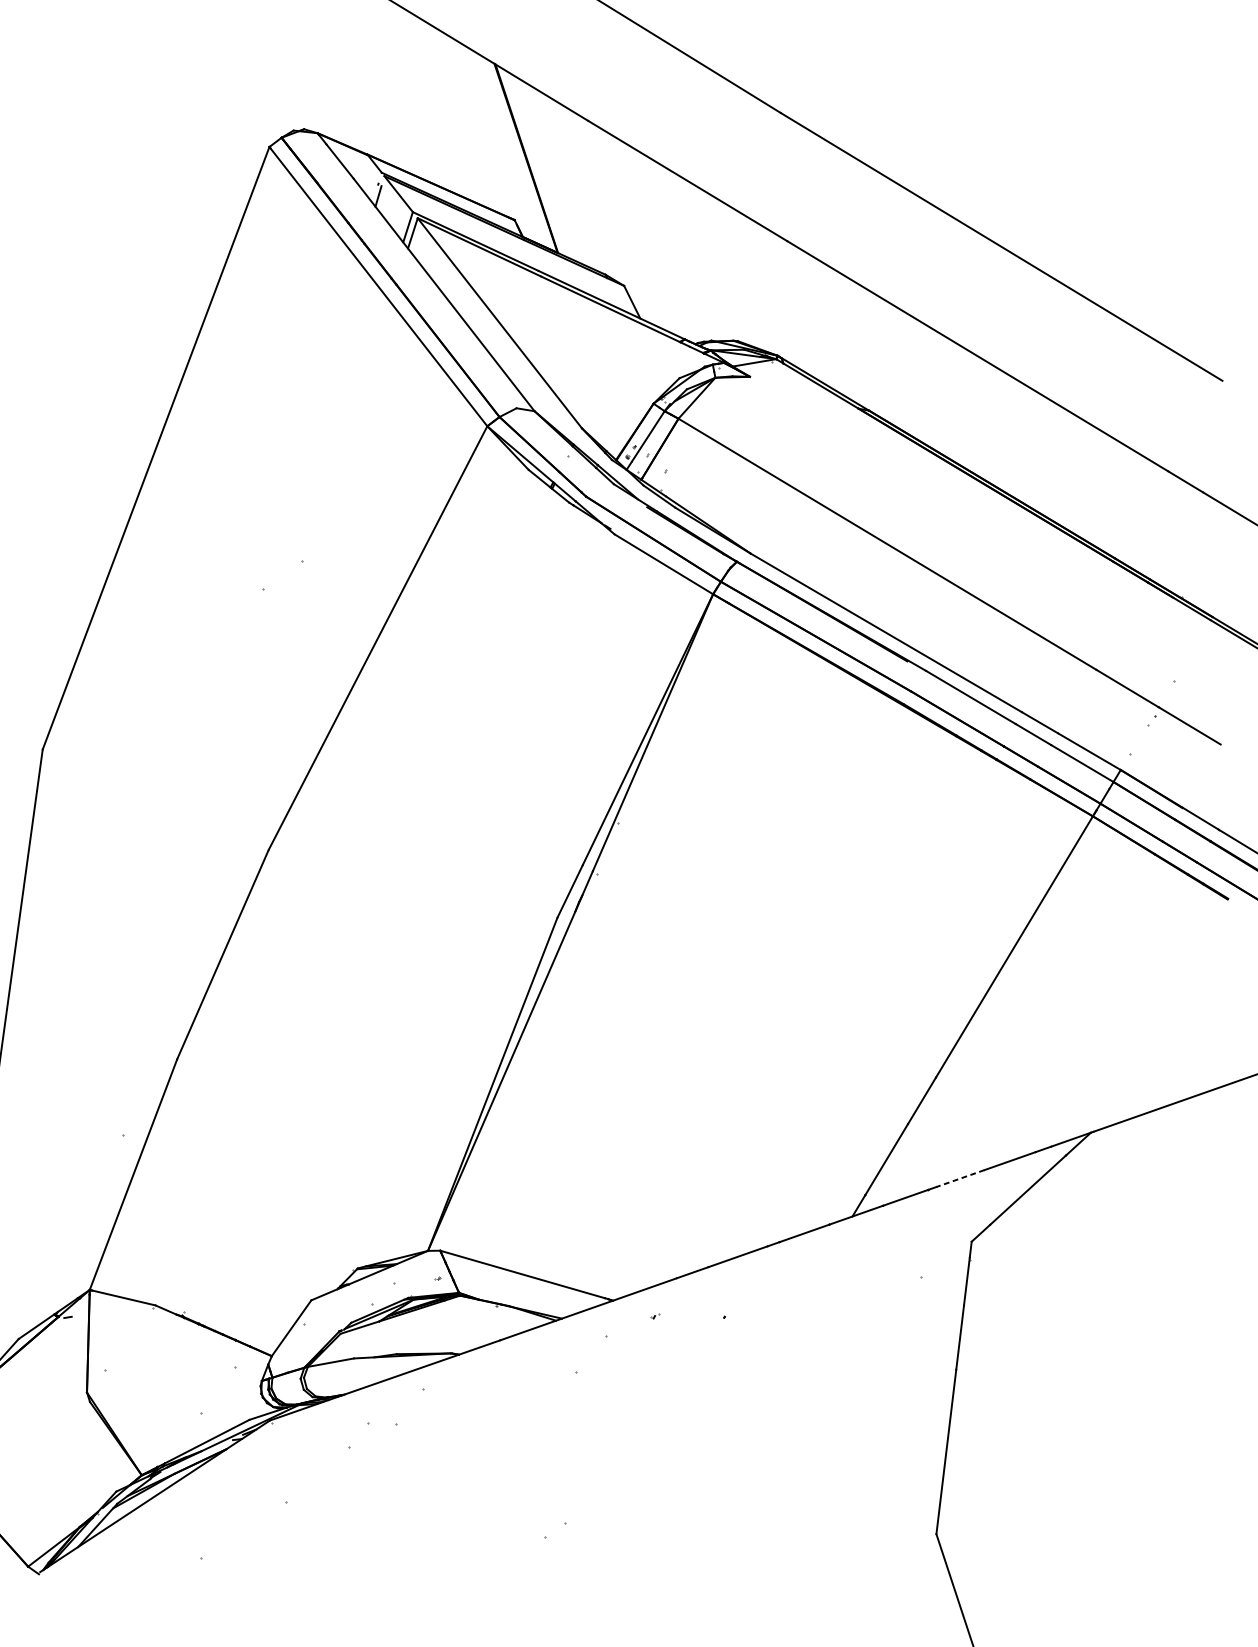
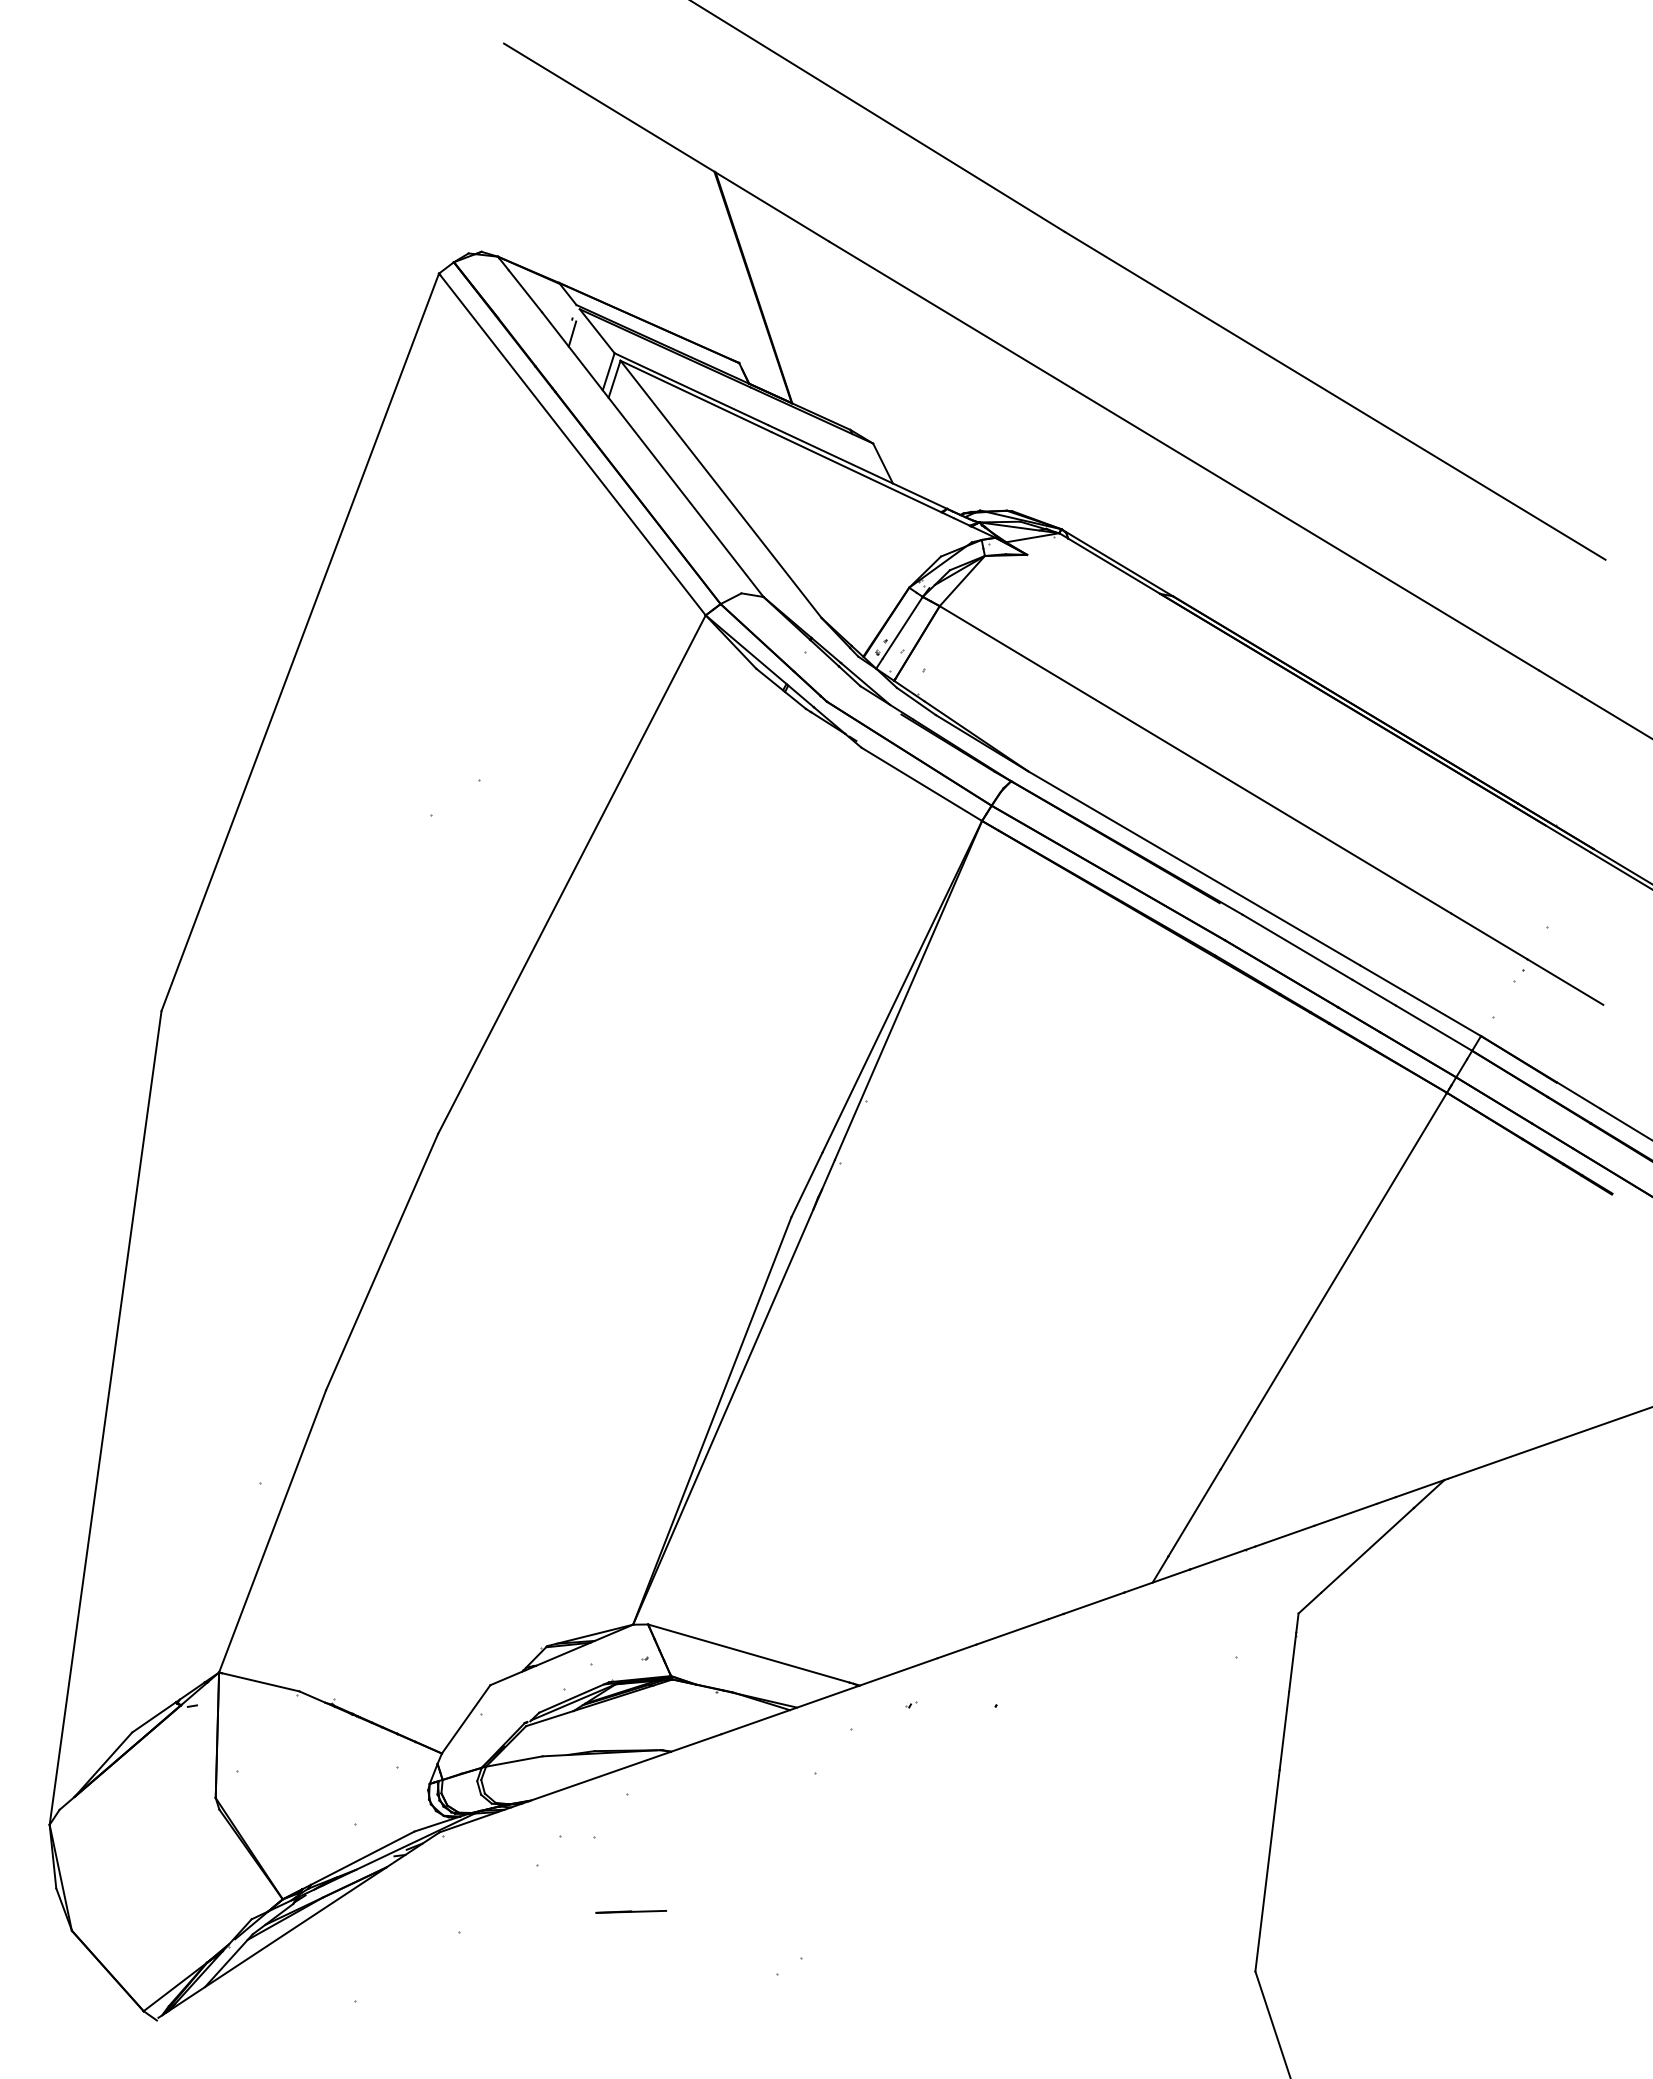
line: (960, 1178) -> (1284, 1536), dashed -> solid
line: (425, 1485) -> (630, 1911), added

